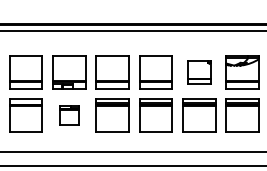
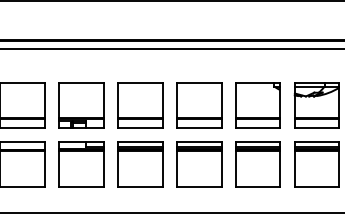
part: (199, 72) -> (258, 105), size x1.43
part: (69, 115) -> (81, 164), size x1.67

